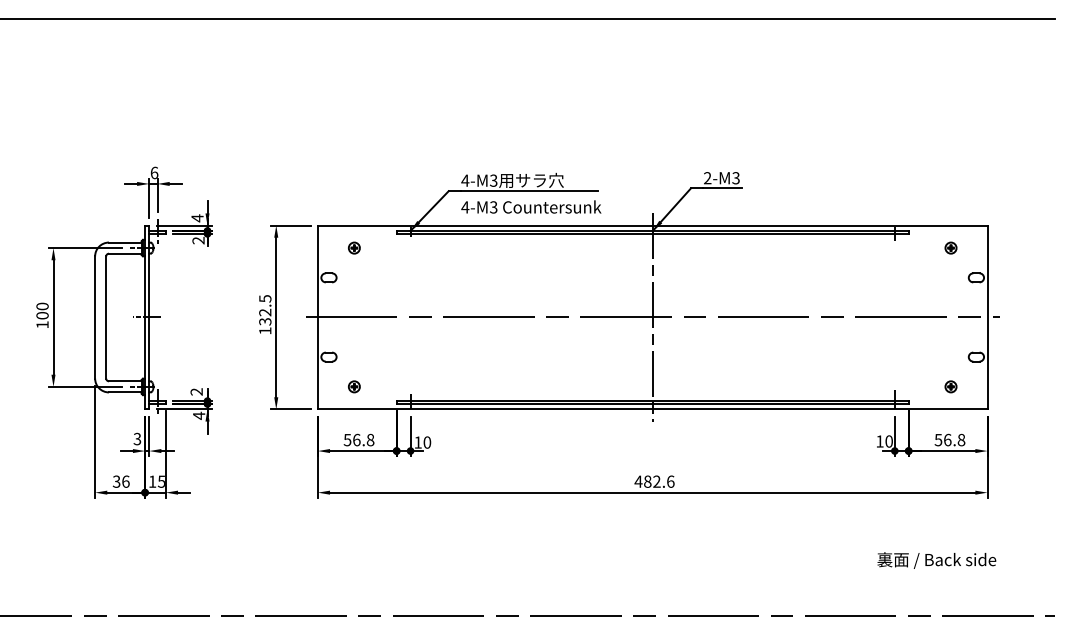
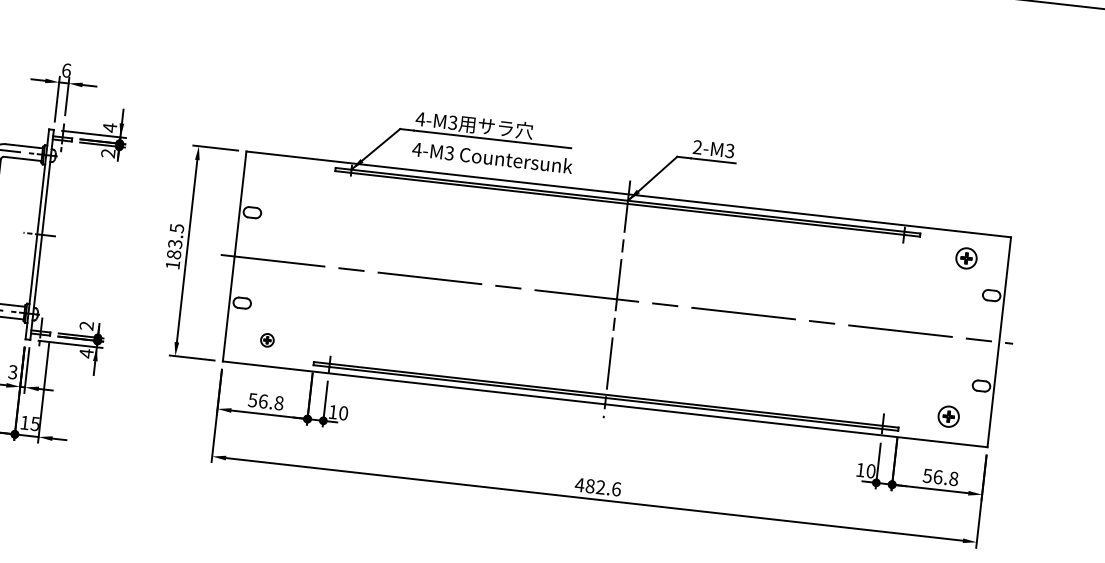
part: (354, 247) -> (285, 181), removed
part: (950, 247) -> (965, 257), size x1.6
text: (265, 316) -> (174, 248), 132.5 -> 183.5
part: (950, 386) -> (948, 416), size x1.6

